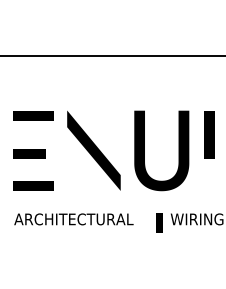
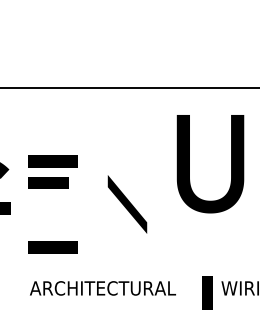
part: (93, 150) -> (126, 204), size x0.6
part: (144, 150) -> (189, 163), moved
part: (29, 153) -> (48, 182), moved
part: (159, 222) -> (207, 292), size x1.4

